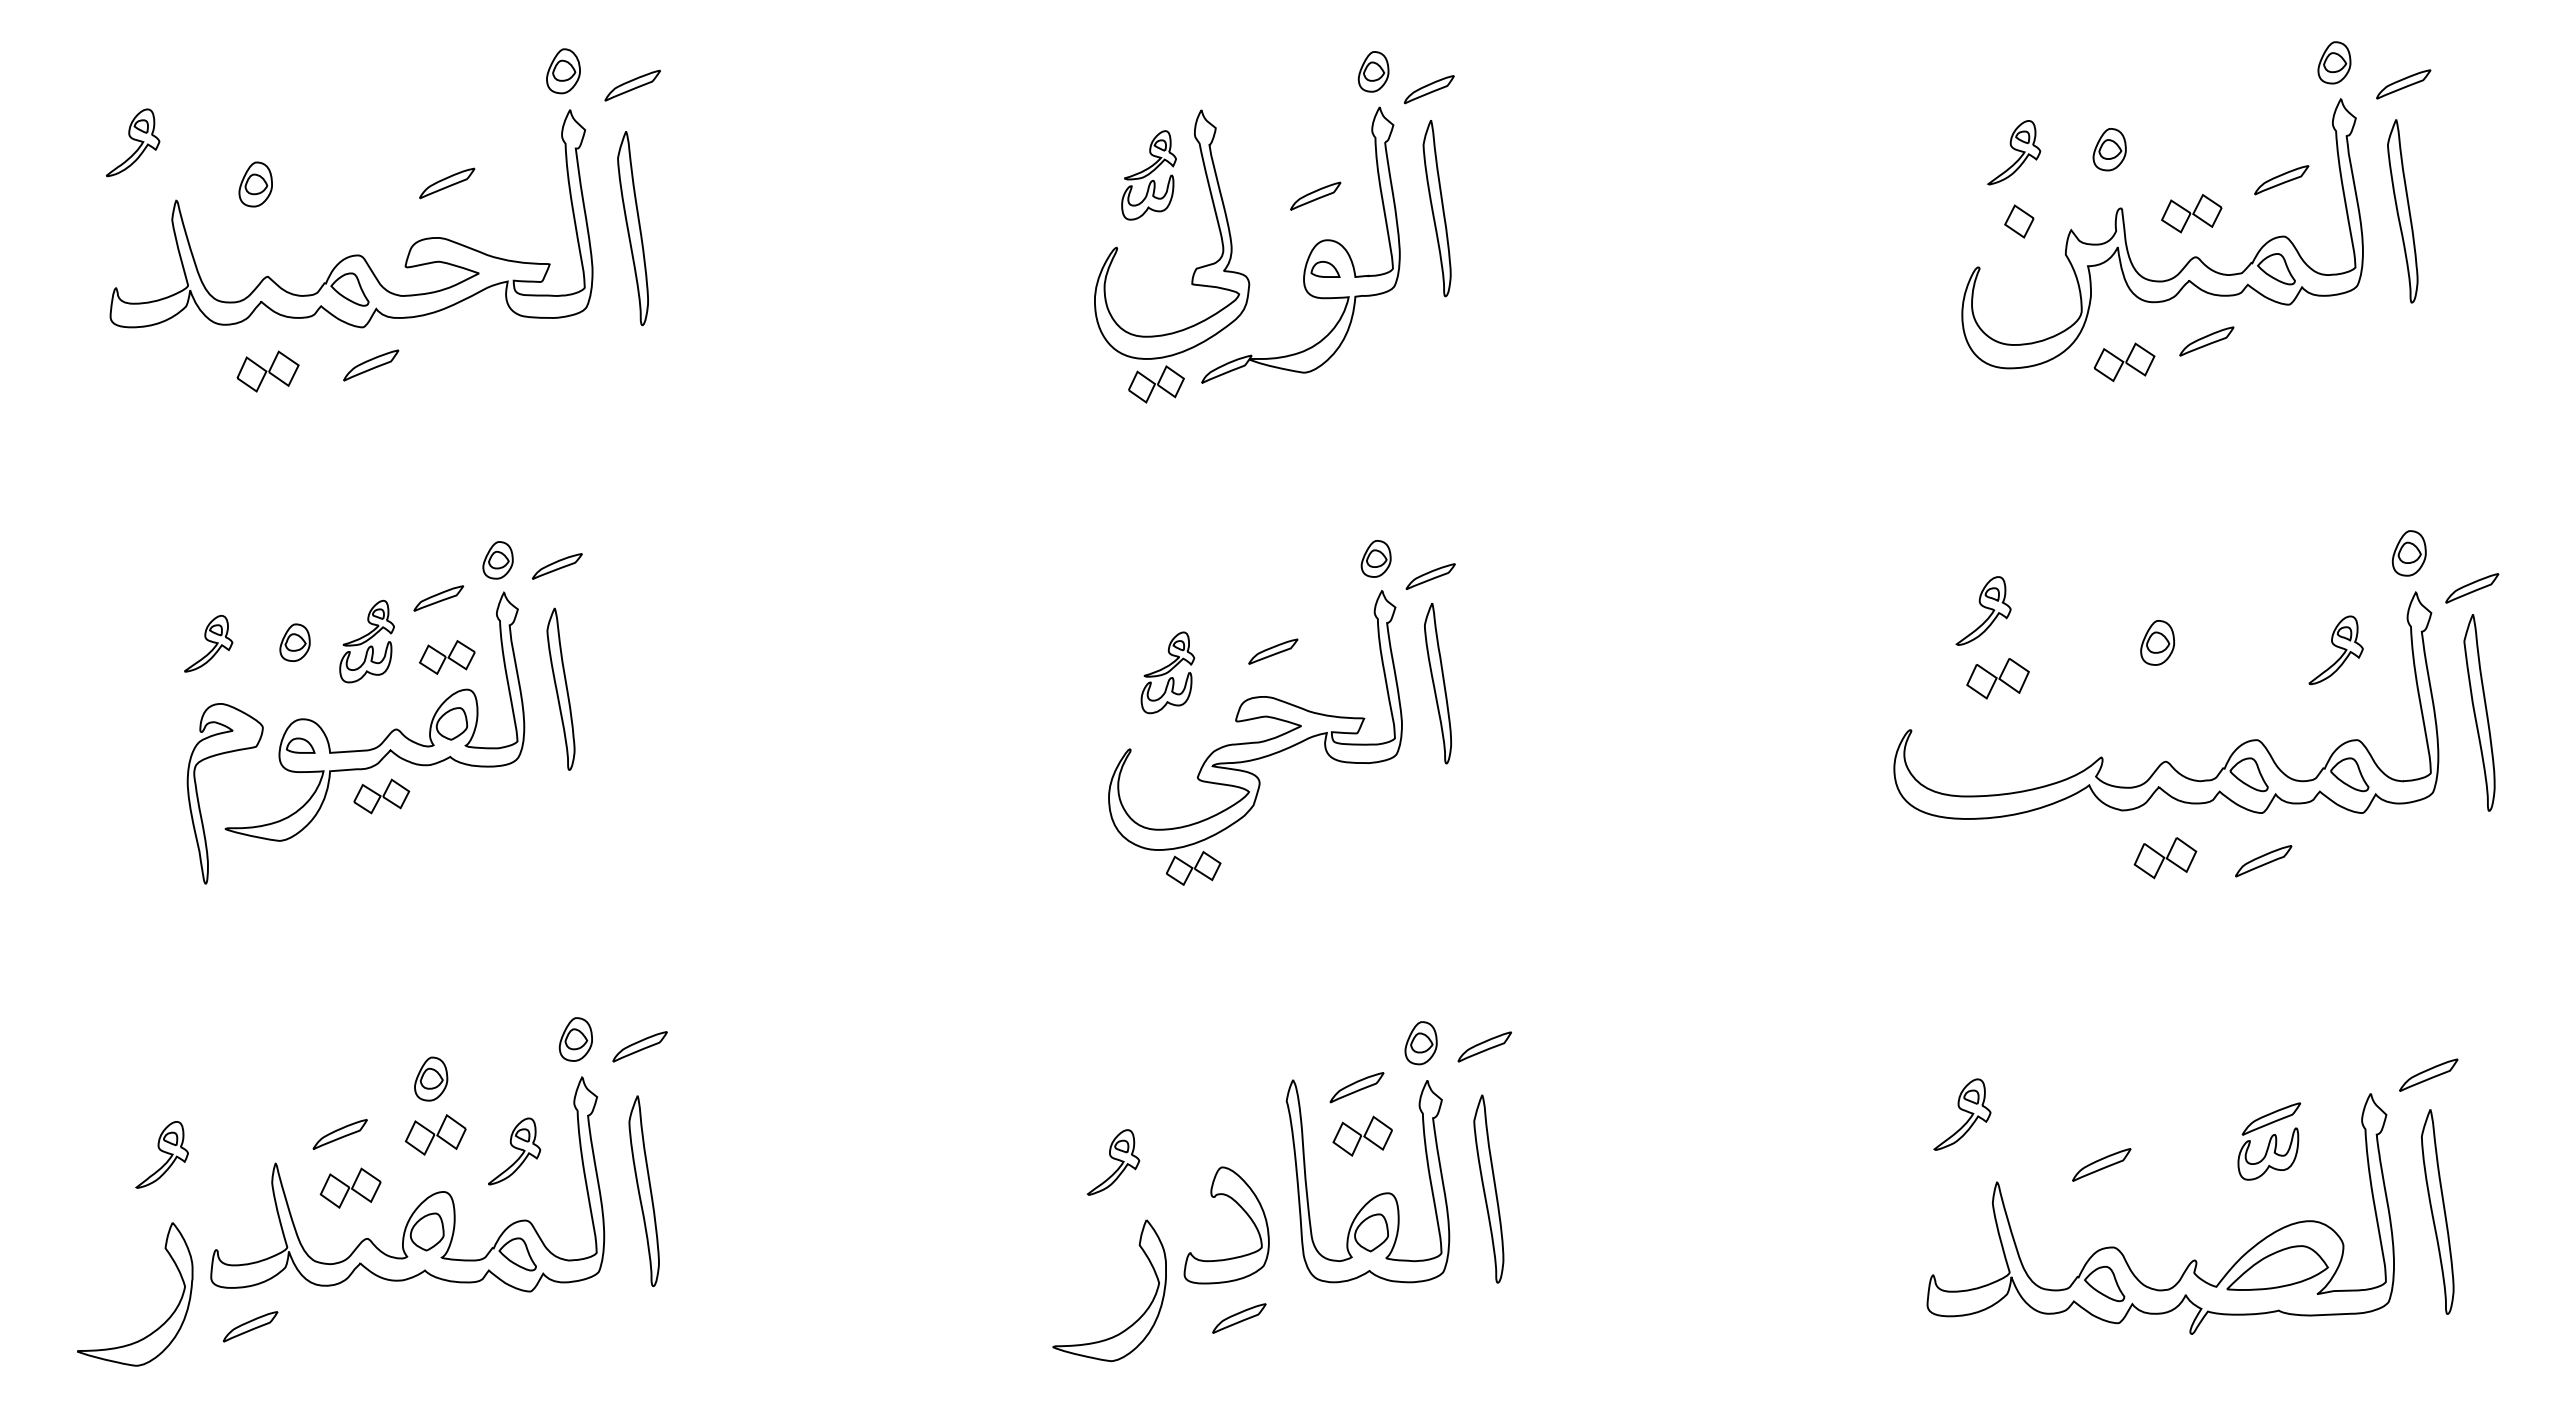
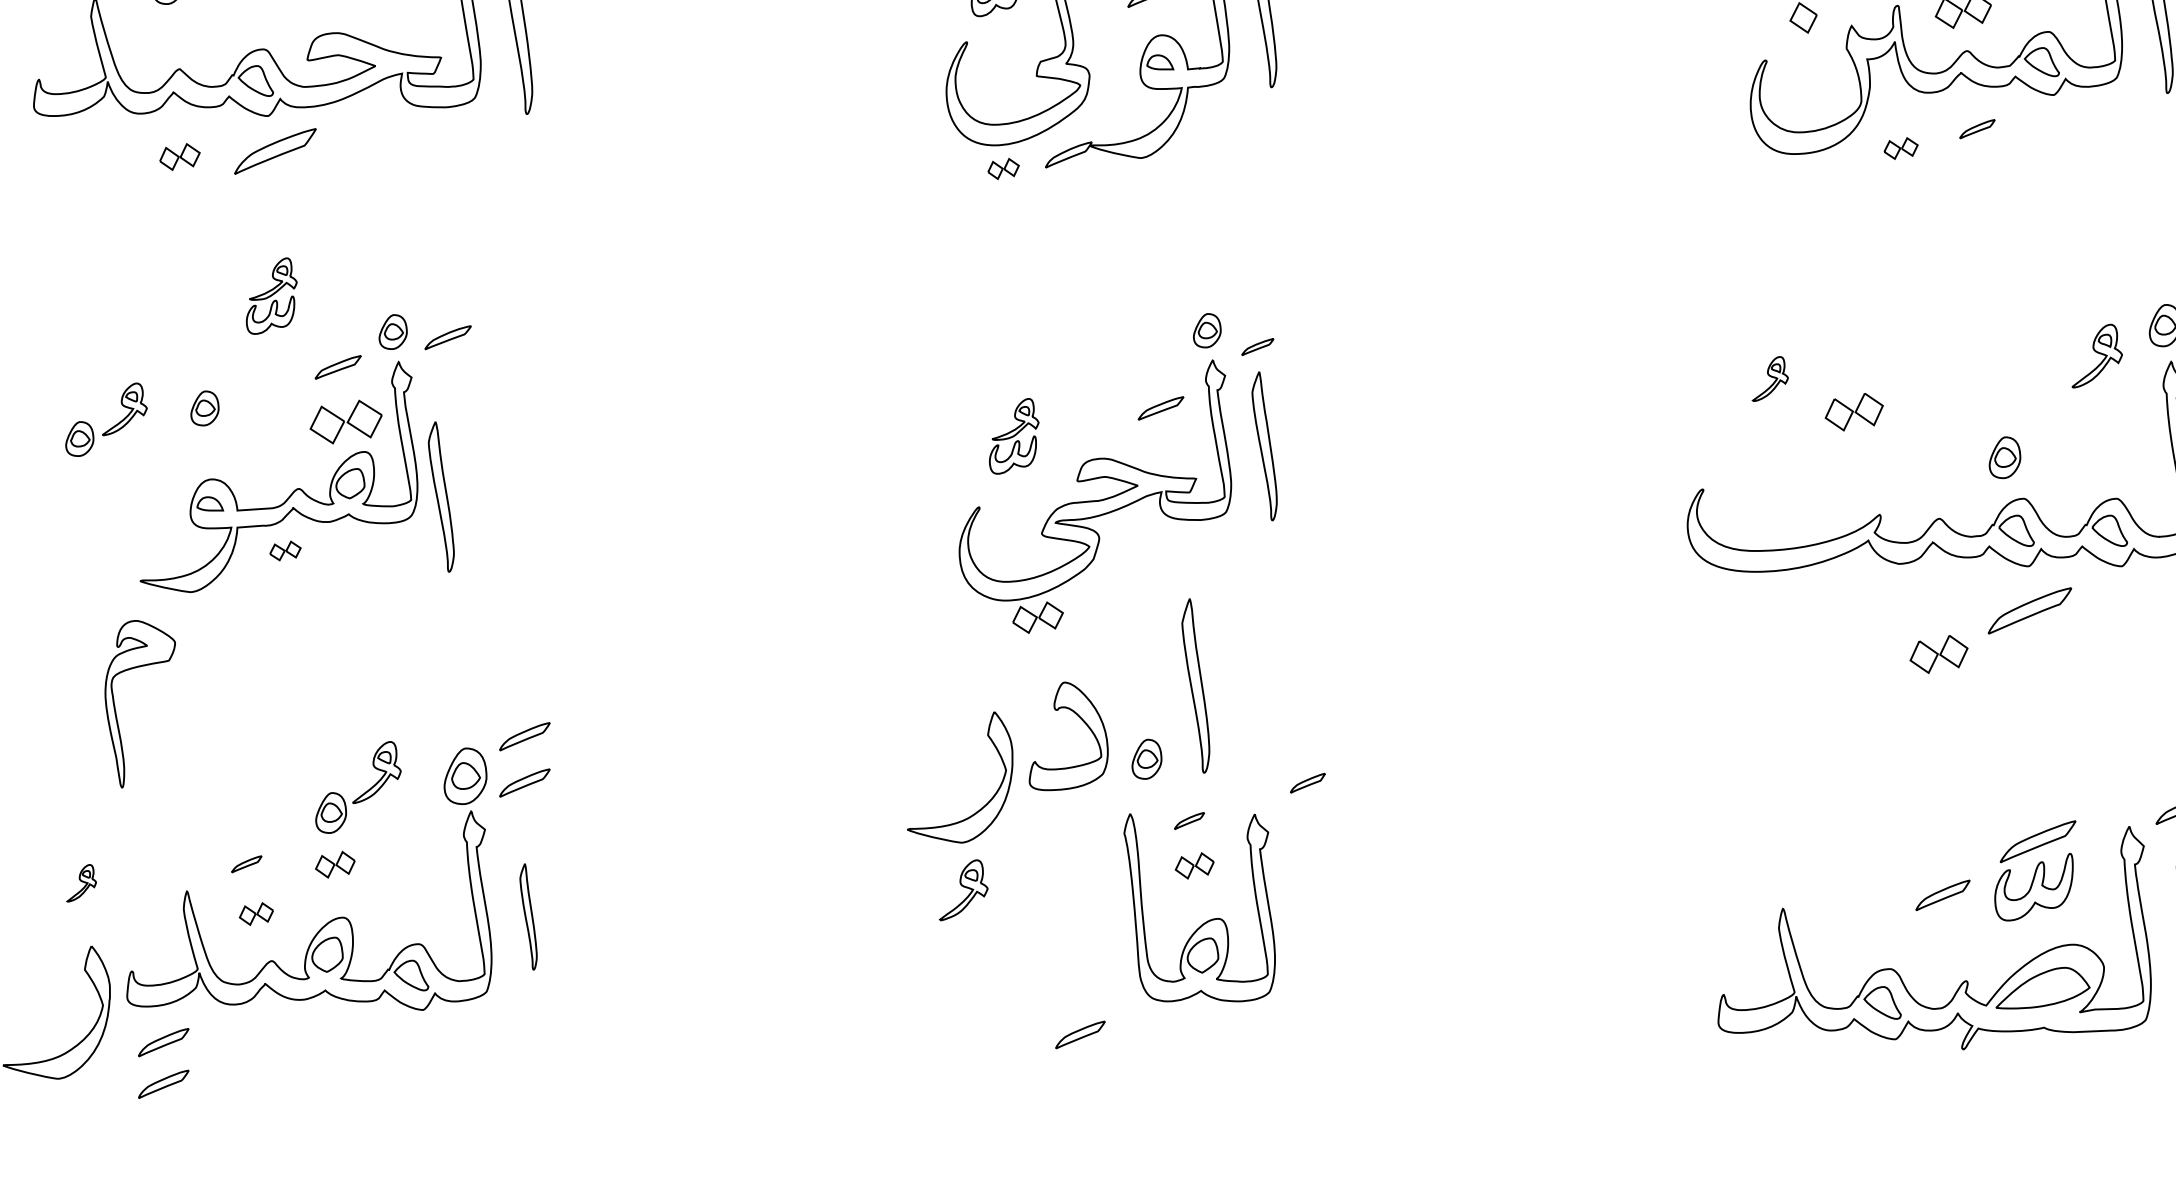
part: (2206, 341) -> (1977, 129), size x0.7
part: (2124, 362) -> (1901, 148), size x0.6
part: (371, 365) -> (275, 151), size x1.6
part: (267, 371) -> (179, 156), size x0.7
part: (1156, 384) -> (1003, 169), size x0.6
part: (1430, 576) -> (1257, 347), size x0.7
part: (1983, 610) -> (1770, 378), size x0.7
part: (366, 641) -> (271, 296), moved
part: (2157, 642) -> (2004, 457), moved
part: (2335, 650) -> (2096, 356), moved
part: (1273, 651) -> (1161, 408), moved
part: (447, 657) -> (346, 422), size x1.4
part: (159, 675) -> (79, 438), added
part: (1997, 678) -> (1853, 411), moved
part: (560, 688) -> (440, 496), moved
part: (198, 795) -> (115, 705), moved
part: (381, 796) -> (285, 551), size x0.6
part: (2165, 858) -> (1939, 654), moved
part: (2263, 861) -> (2029, 611), size x1.6
part: (639, 996) -> (524, 736), added
part: (575, 1039) -> (464, 776), size x1.4
part: (1420, 1043) -> (1146, 759), moved
part: (1484, 1046) -> (1307, 782), size x0.7
part: (1356, 1087) -> (1189, 820), size x0.6
part: (1962, 1114) -> (1750, 845), removed
part: (339, 1134) -> (246, 864), size x0.6
part: (435, 1134) -> (335, 864), size x0.7
part: (1362, 1135) -> (1194, 865), size x0.7
part: (2269, 1141) -> (2035, 870), size x1.4
part: (514, 1151) -> (376, 772), moved
part: (161, 1154) -> (81, 882), size x0.6
part: (2101, 1164) -> (1942, 894), moved
part: (350, 1187) -> (256, 913), size x0.6
part: (1488, 1188) -> (1195, 685), moved
part: (643, 1190) -> (528, 916), size x0.6
part: (1243, 1211) -> (1084, 723), moved
part: (1133, 1322) -> (982, 806), moved
part: (250, 1371) -> (163, 1084), added

